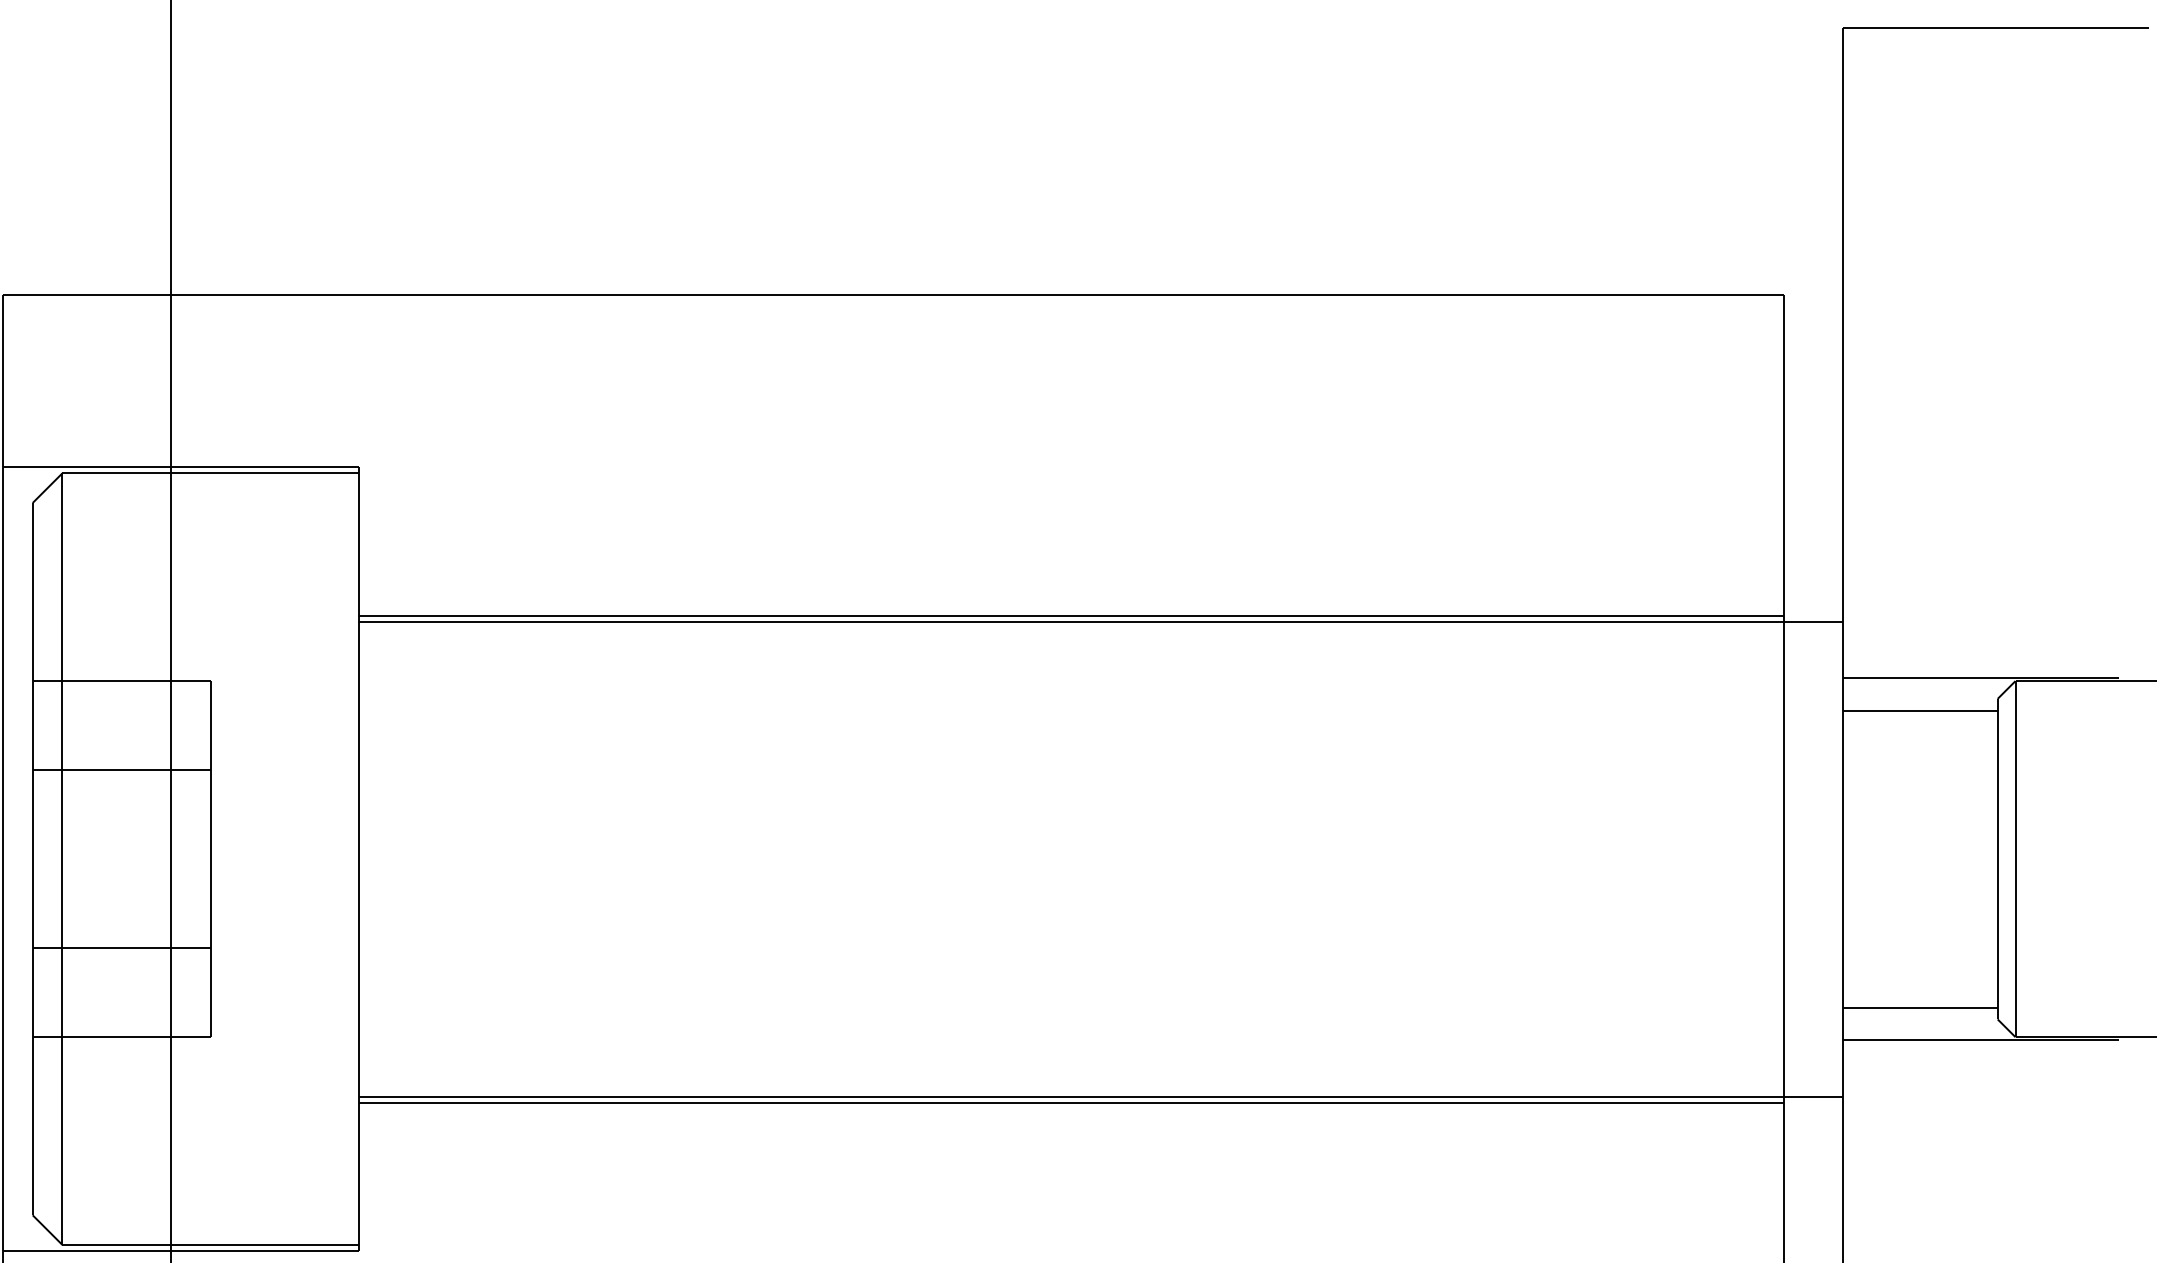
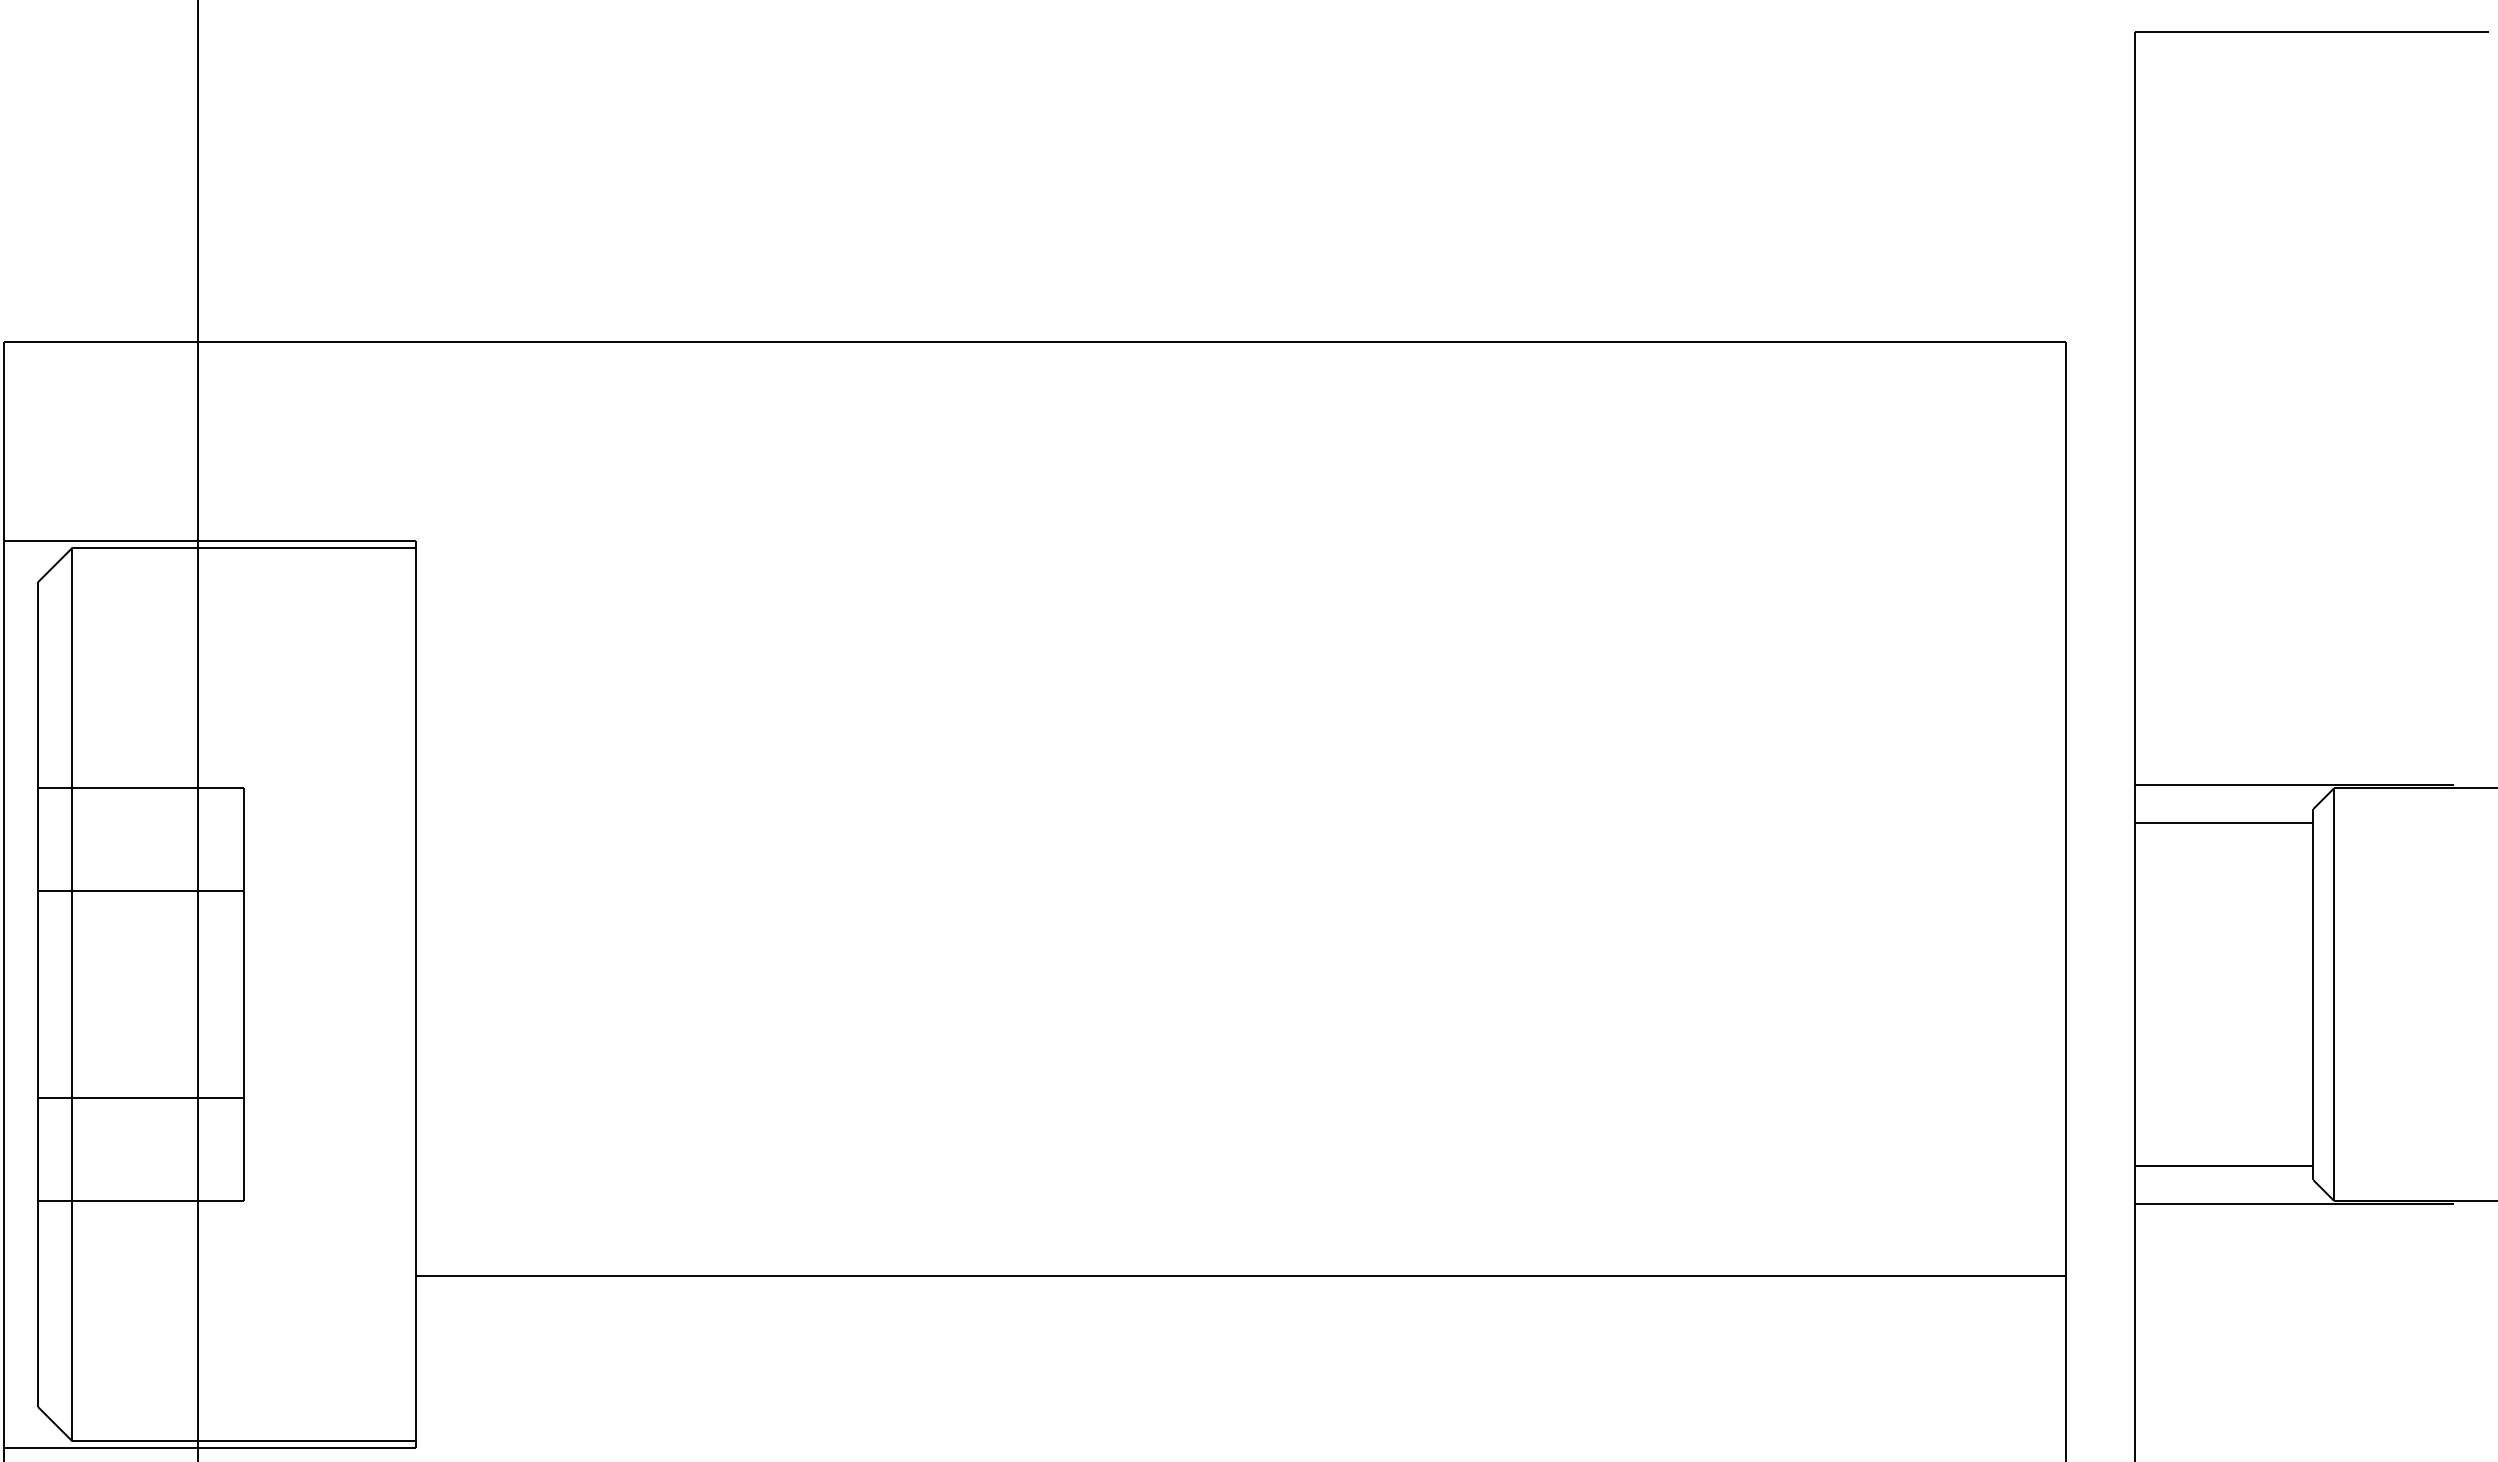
line: (1071, 615) -> (1240, 712), removed
line: (1101, 621) -> (1275, 719), removed
line: (1101, 1096) -> (1275, 1269), removed

